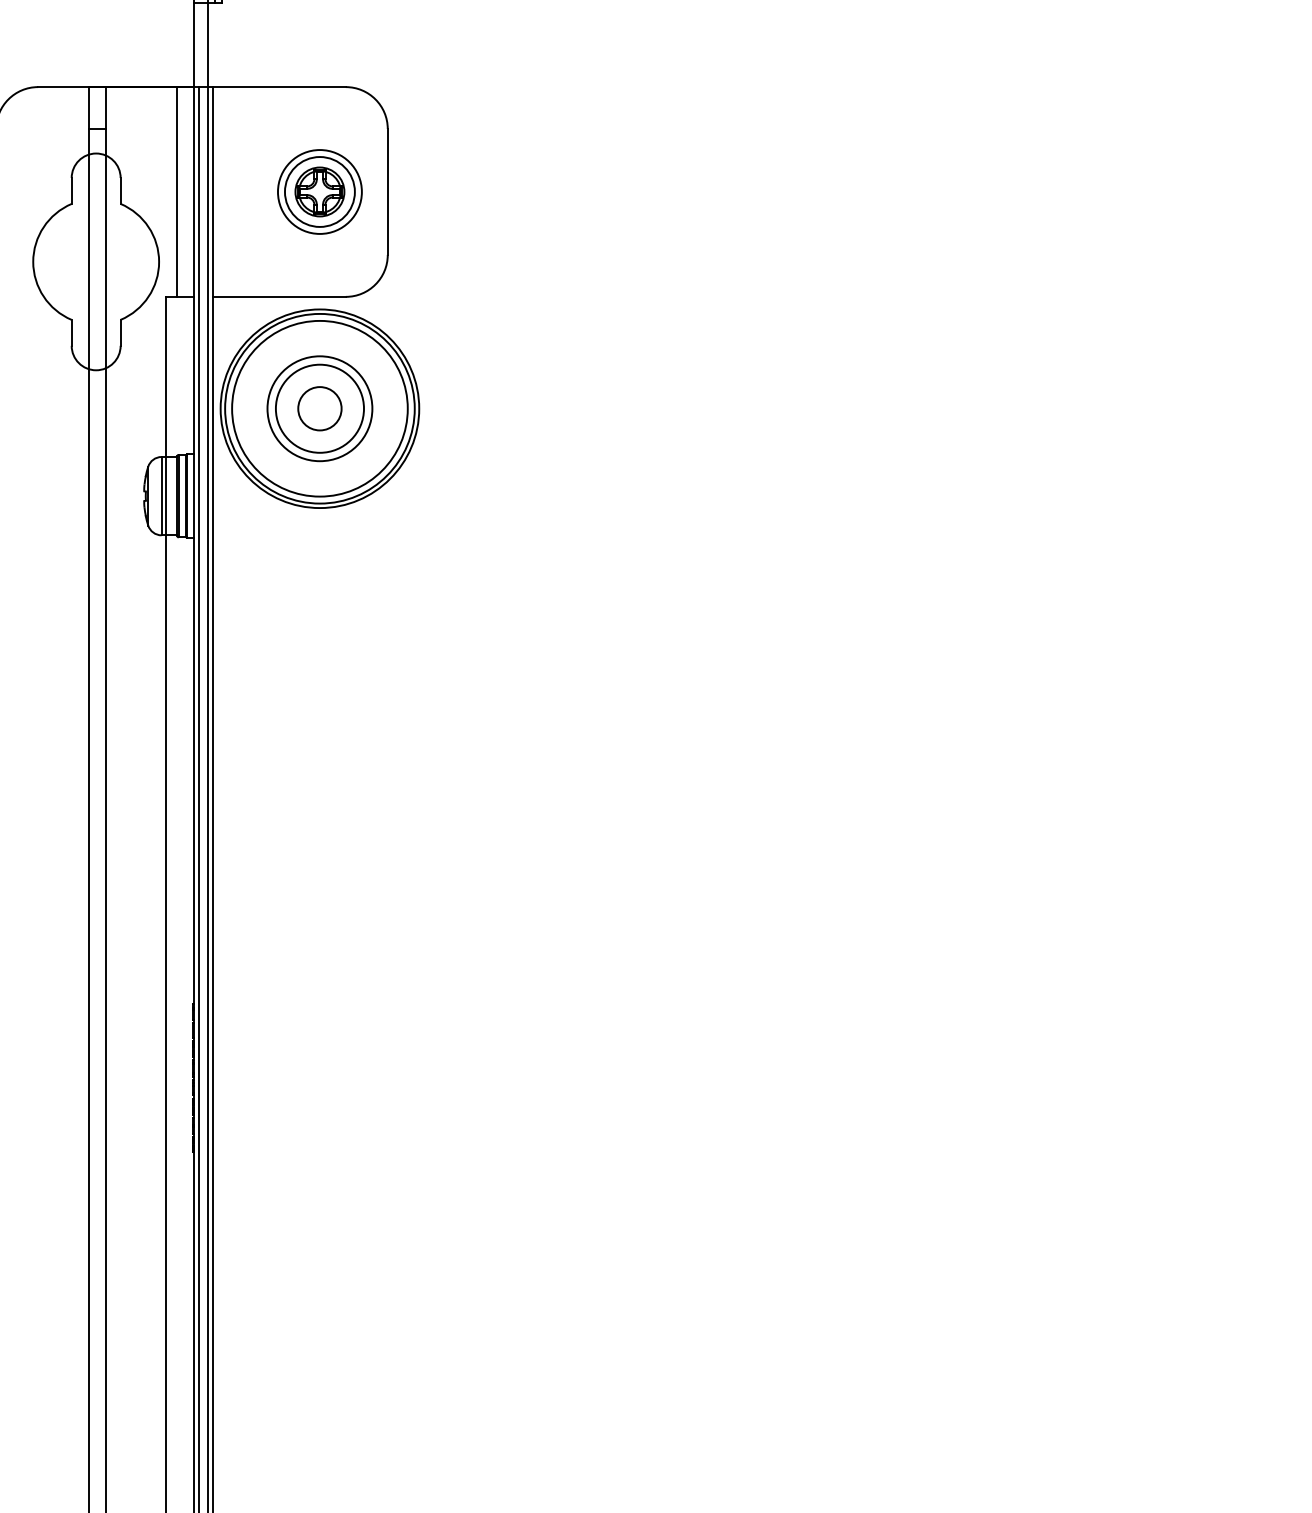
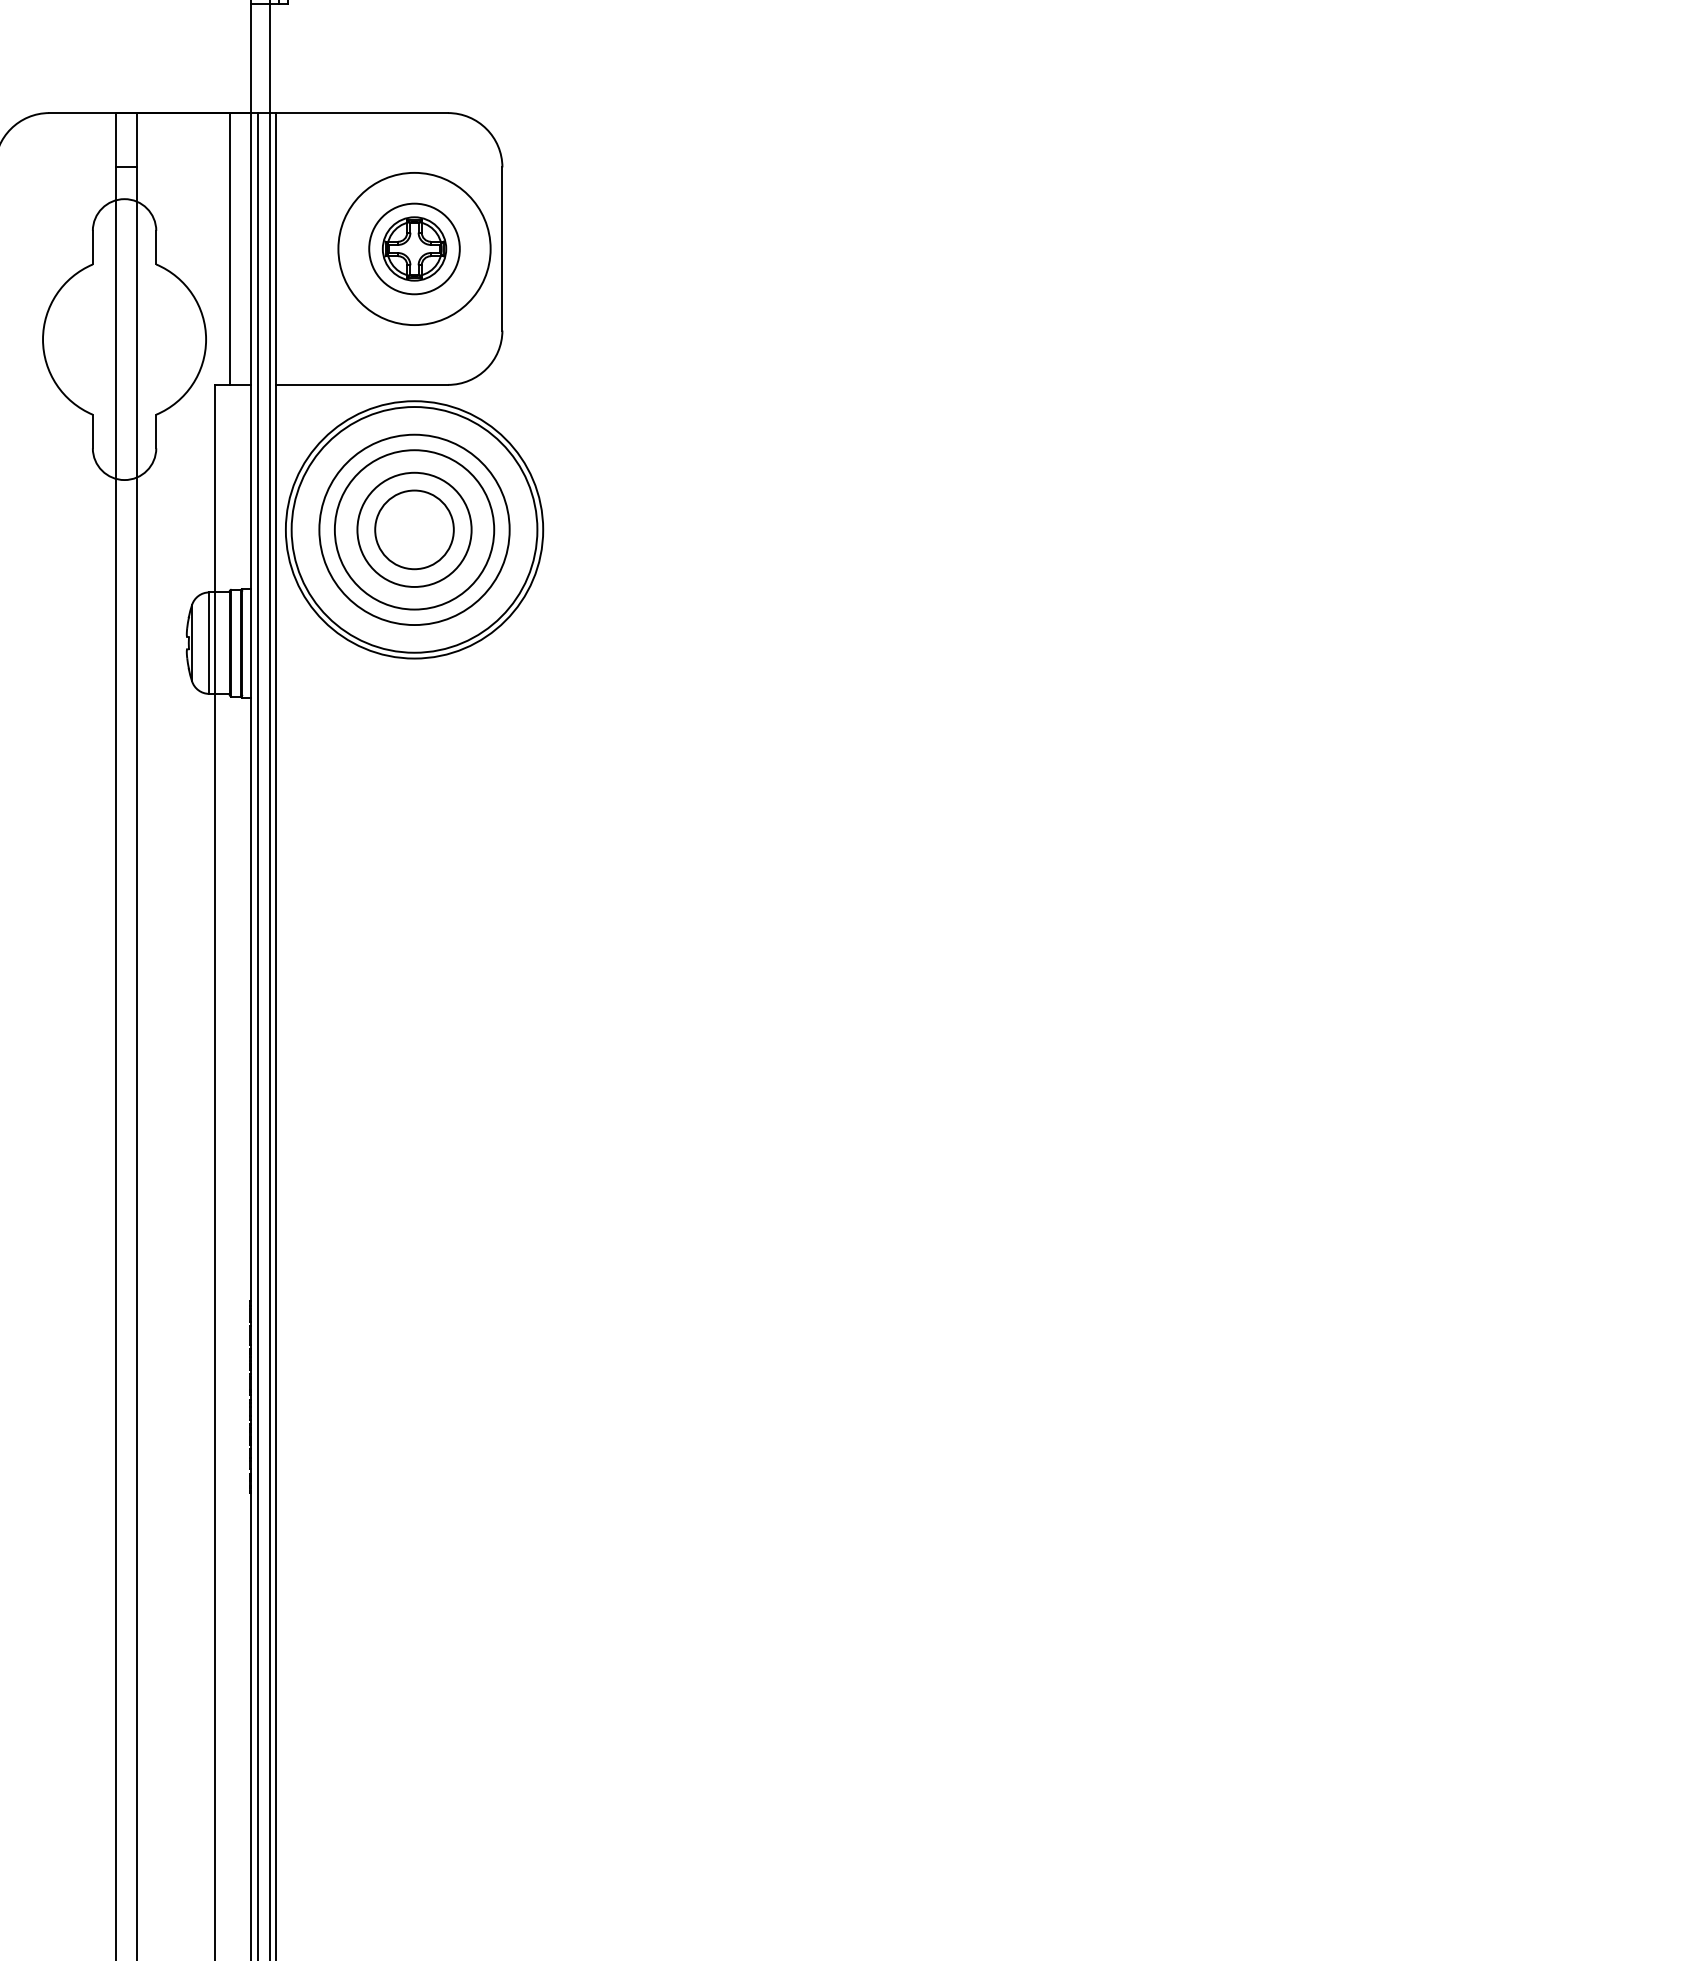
circle: (319, 191) -> (414, 248), size x1.4
circle: (319, 408) -> (414, 529), size x0.7
circle: (319, 408) -> (414, 529), size x1.4
circle: (319, 408) -> (414, 529), size x1.4

